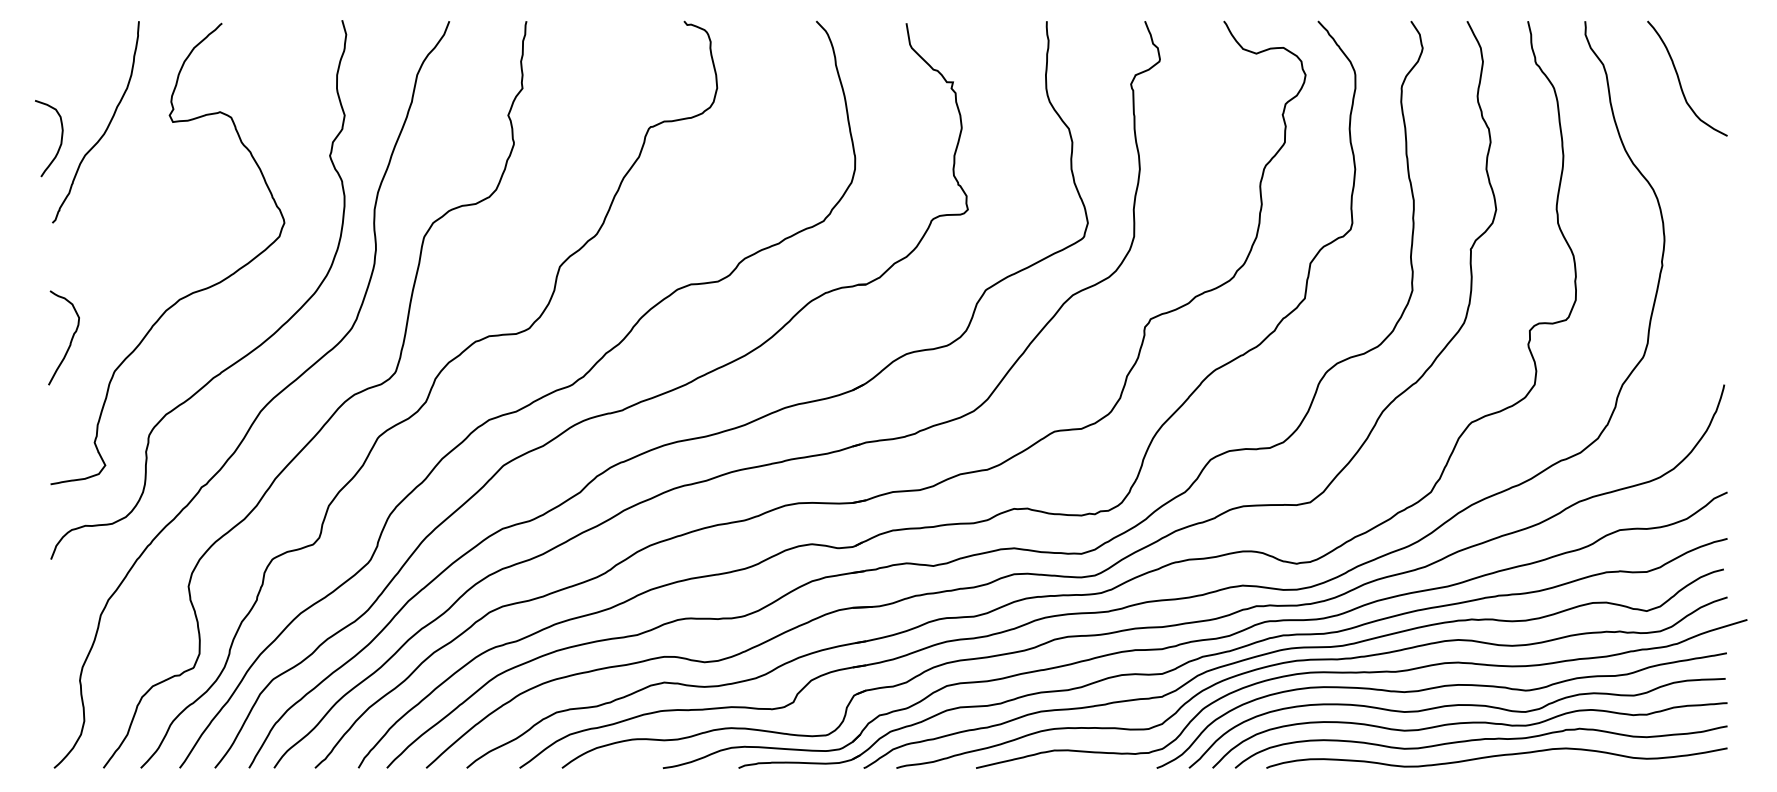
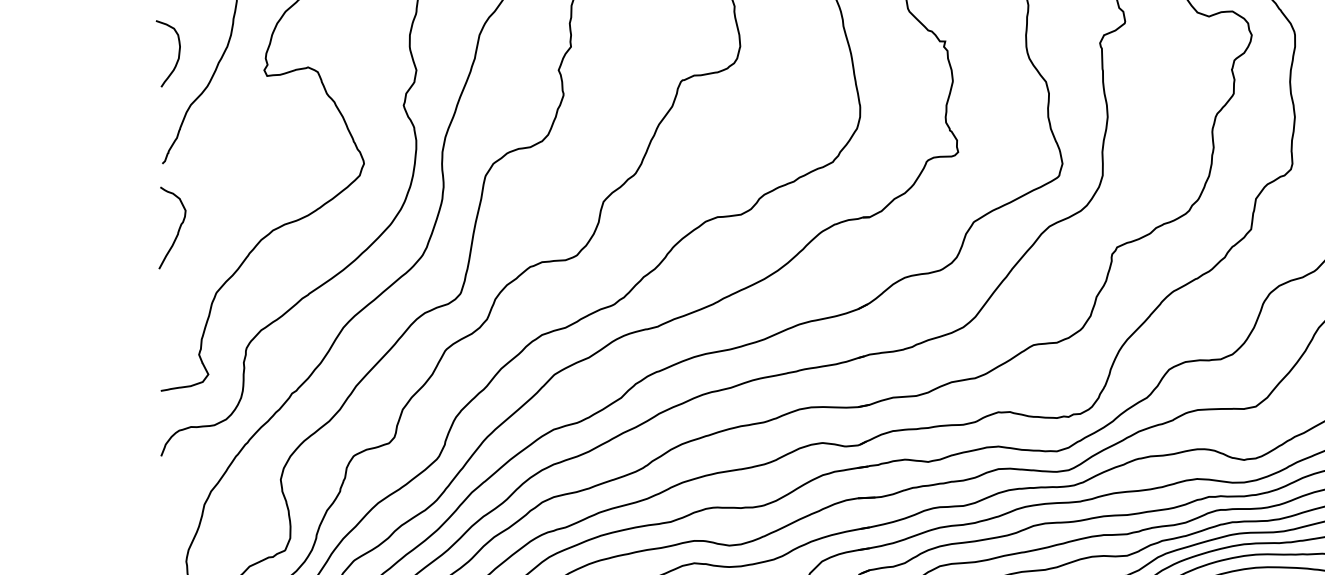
curve: (60, 139) -> (178, 54), moved
curve: (70, 340) -> (178, 230), moved

